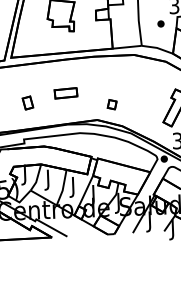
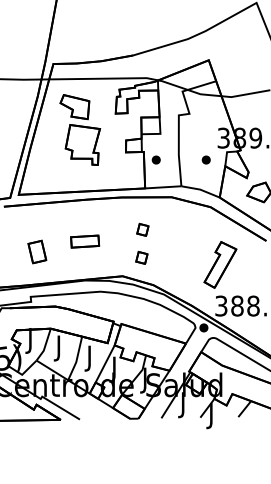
part: (120, 25) -> (155, 159), added
part: (111, 81) -> (142, 229), added
part: (28, 102) -> (37, 251), size x1.4

